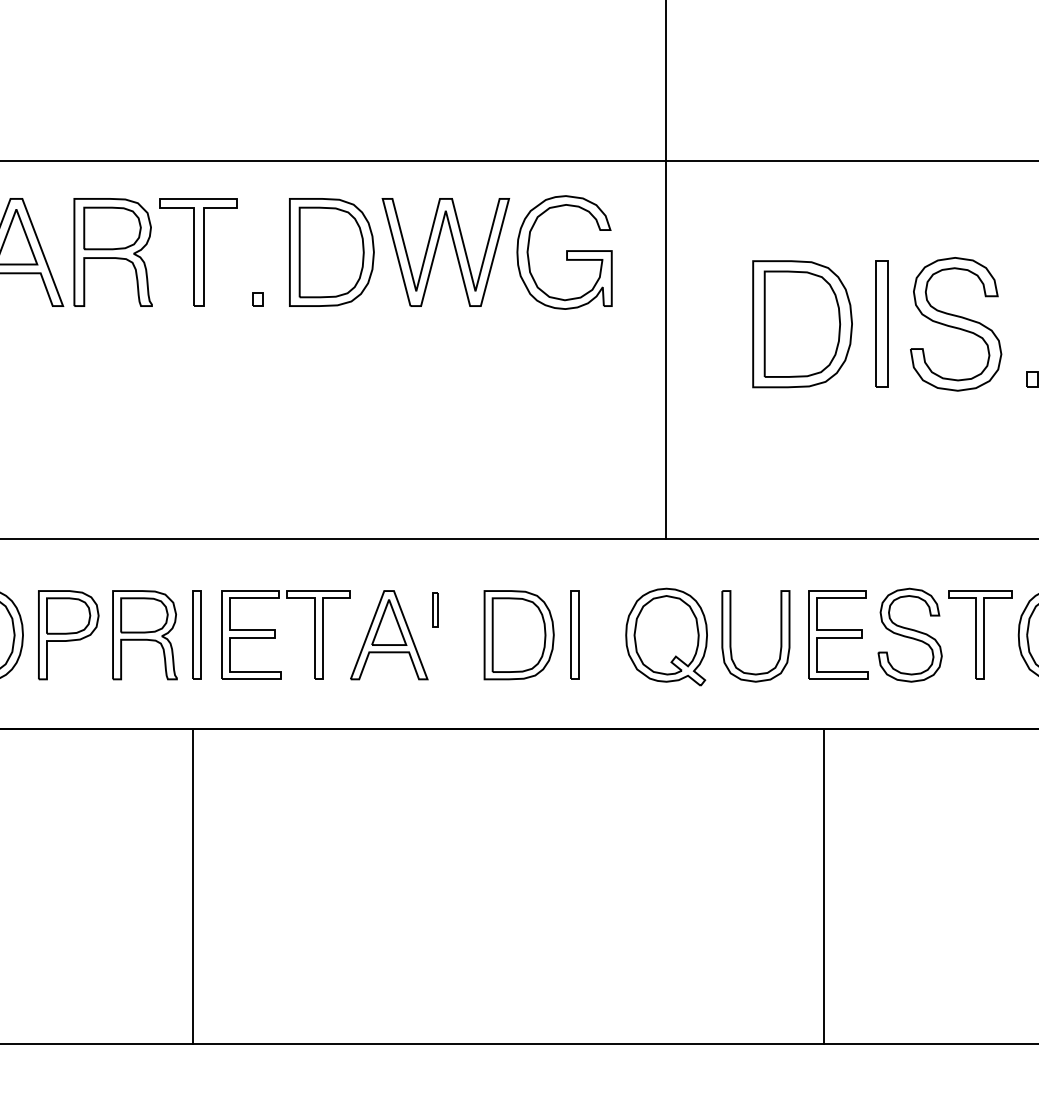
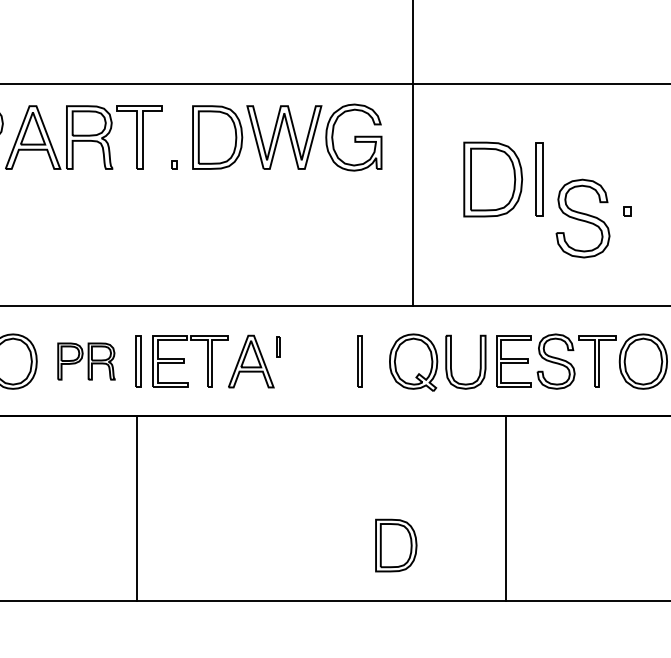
part: (955, 324) -> (582, 218), moved
part: (107, 635) -> (86, 361), size x0.7
part: (519, 635) -> (396, 545), moved

